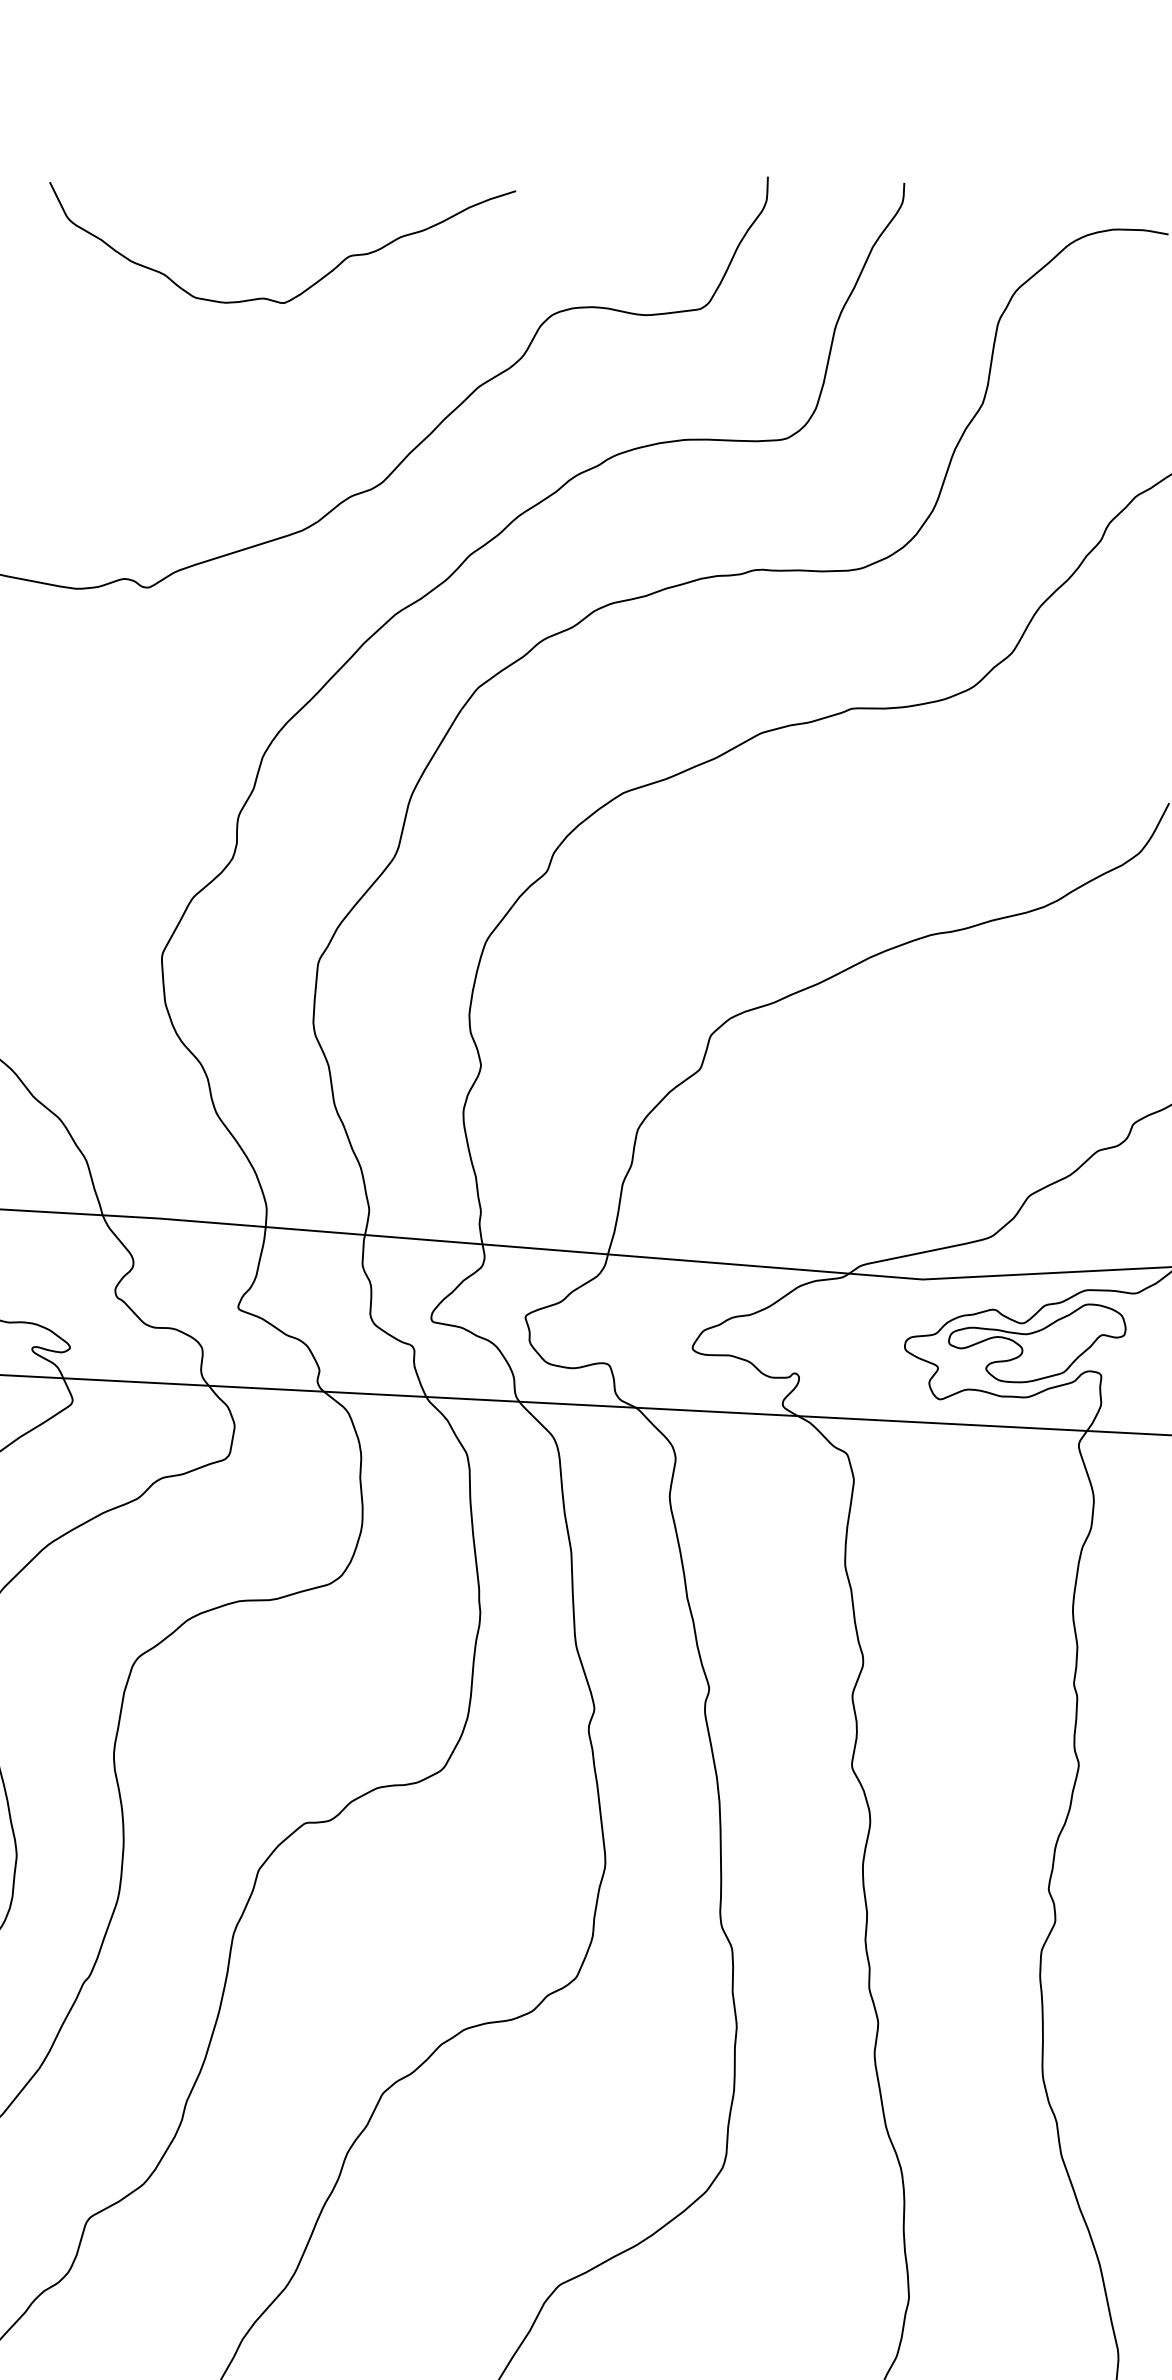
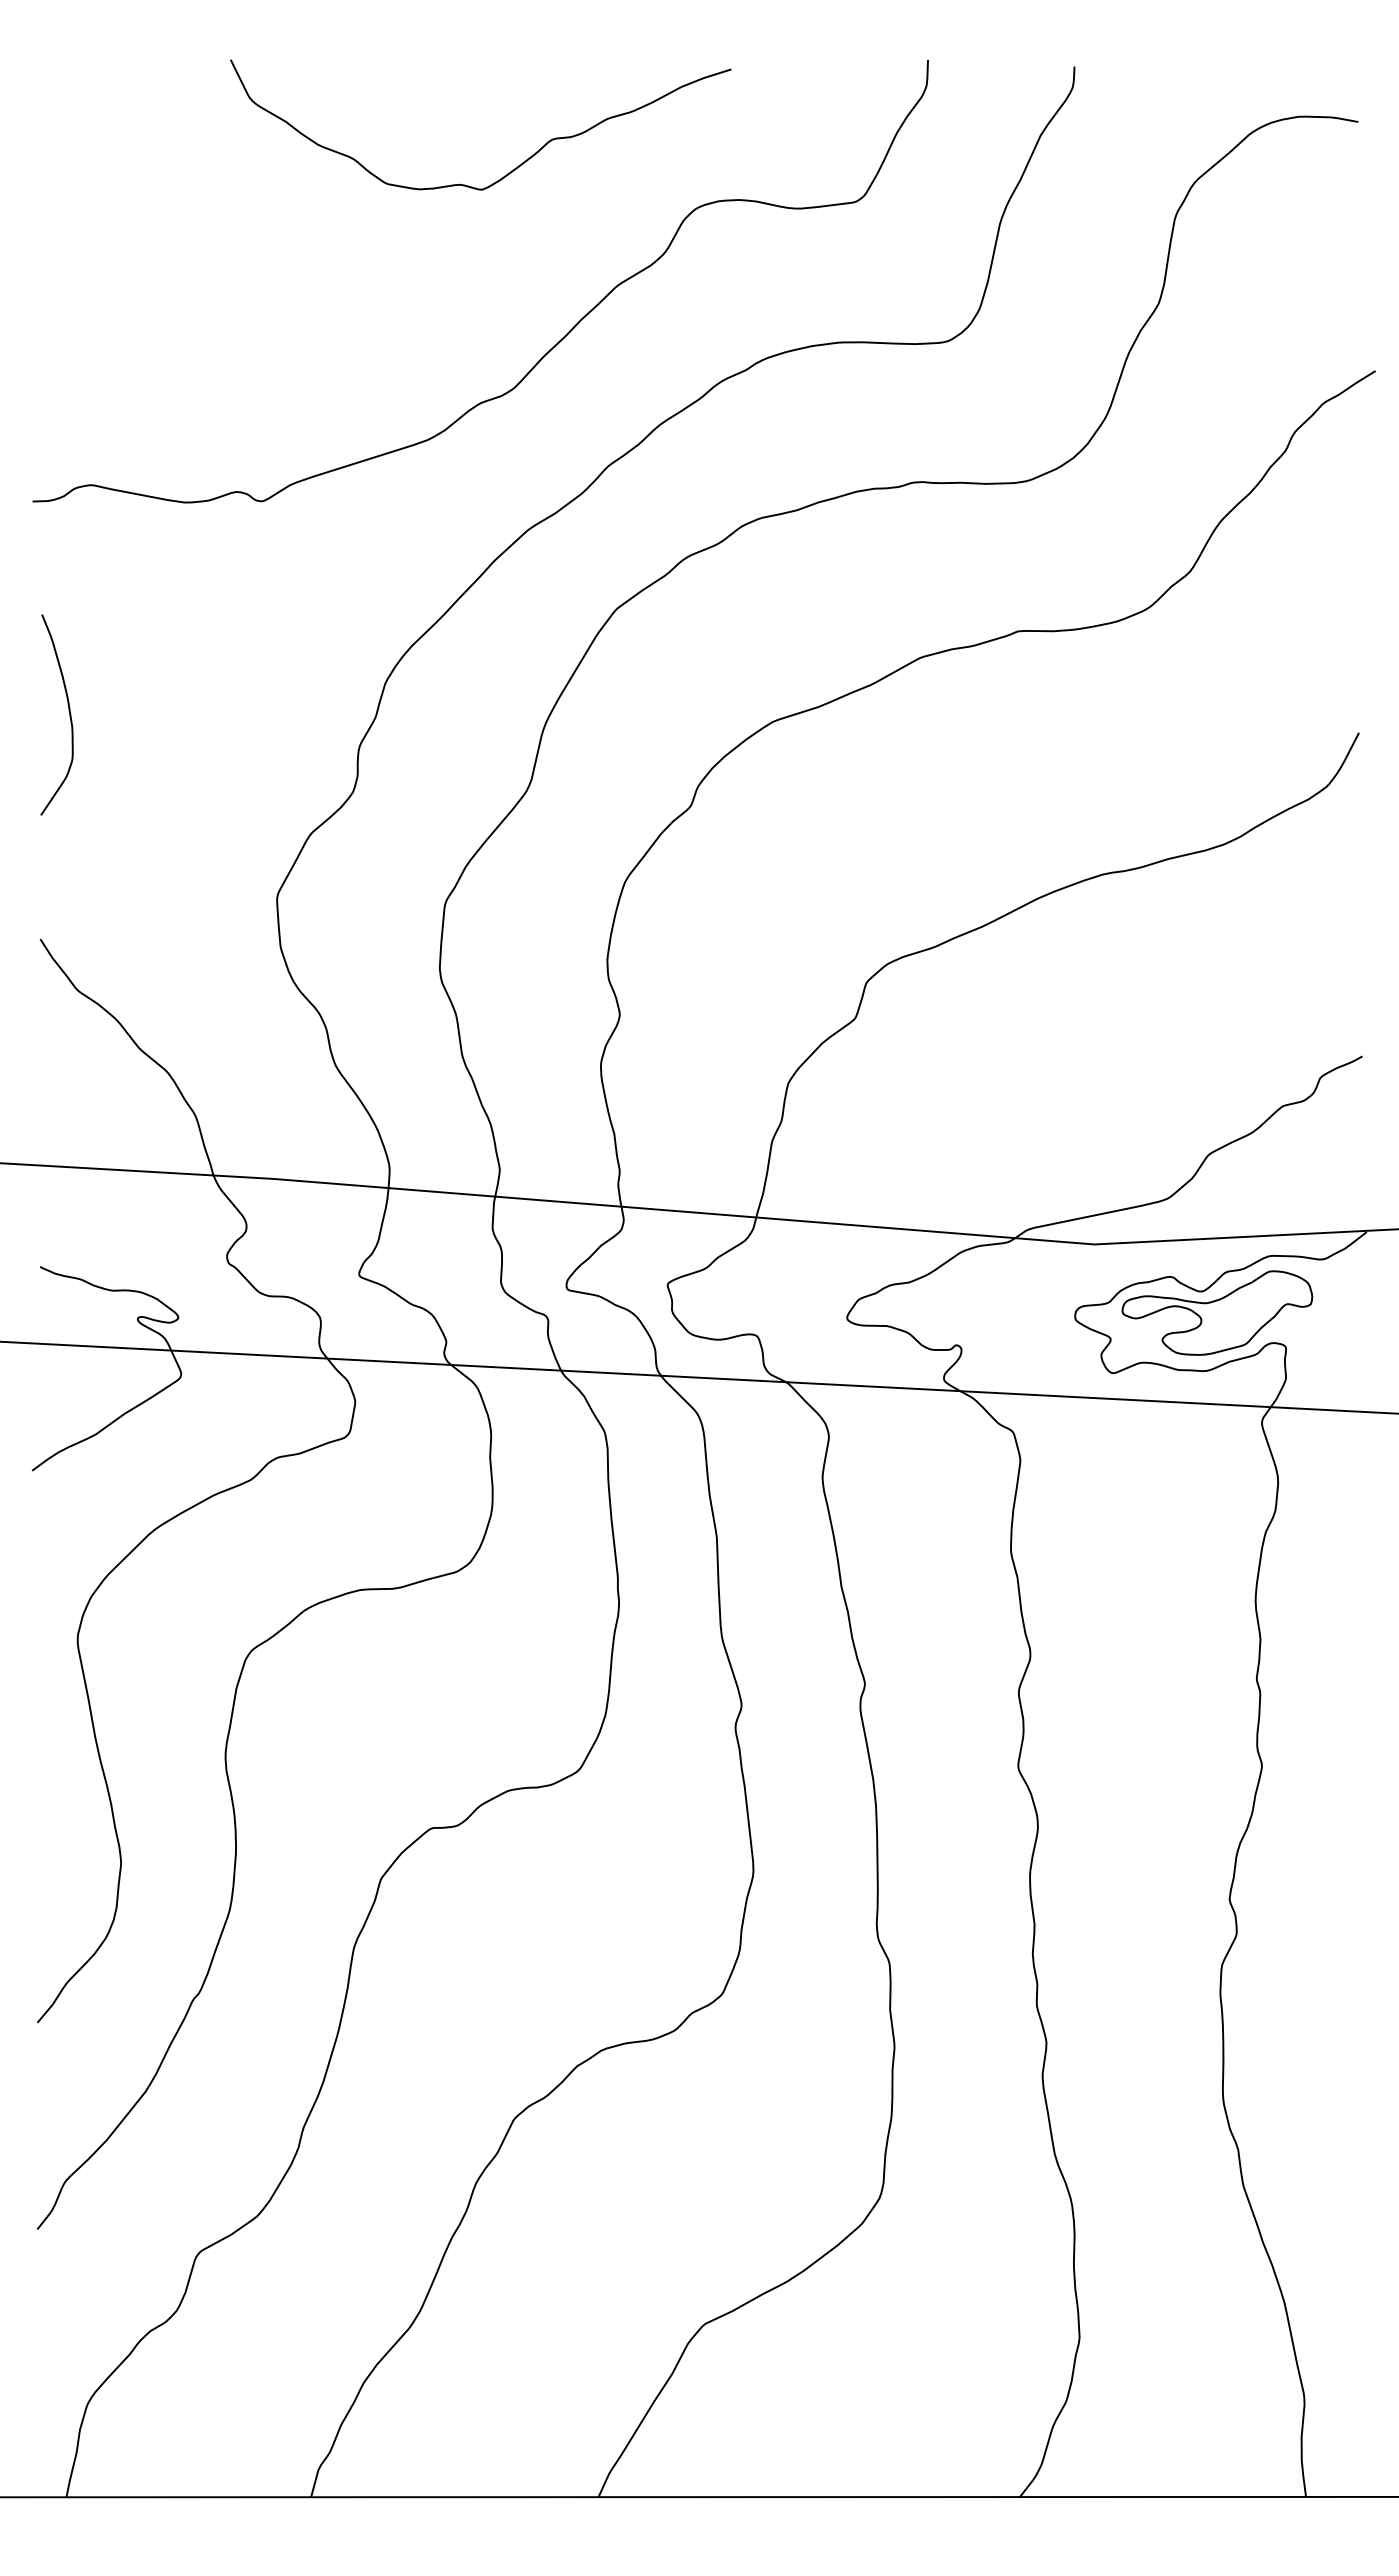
curve: (314, 282) -> (515, 167), moved

